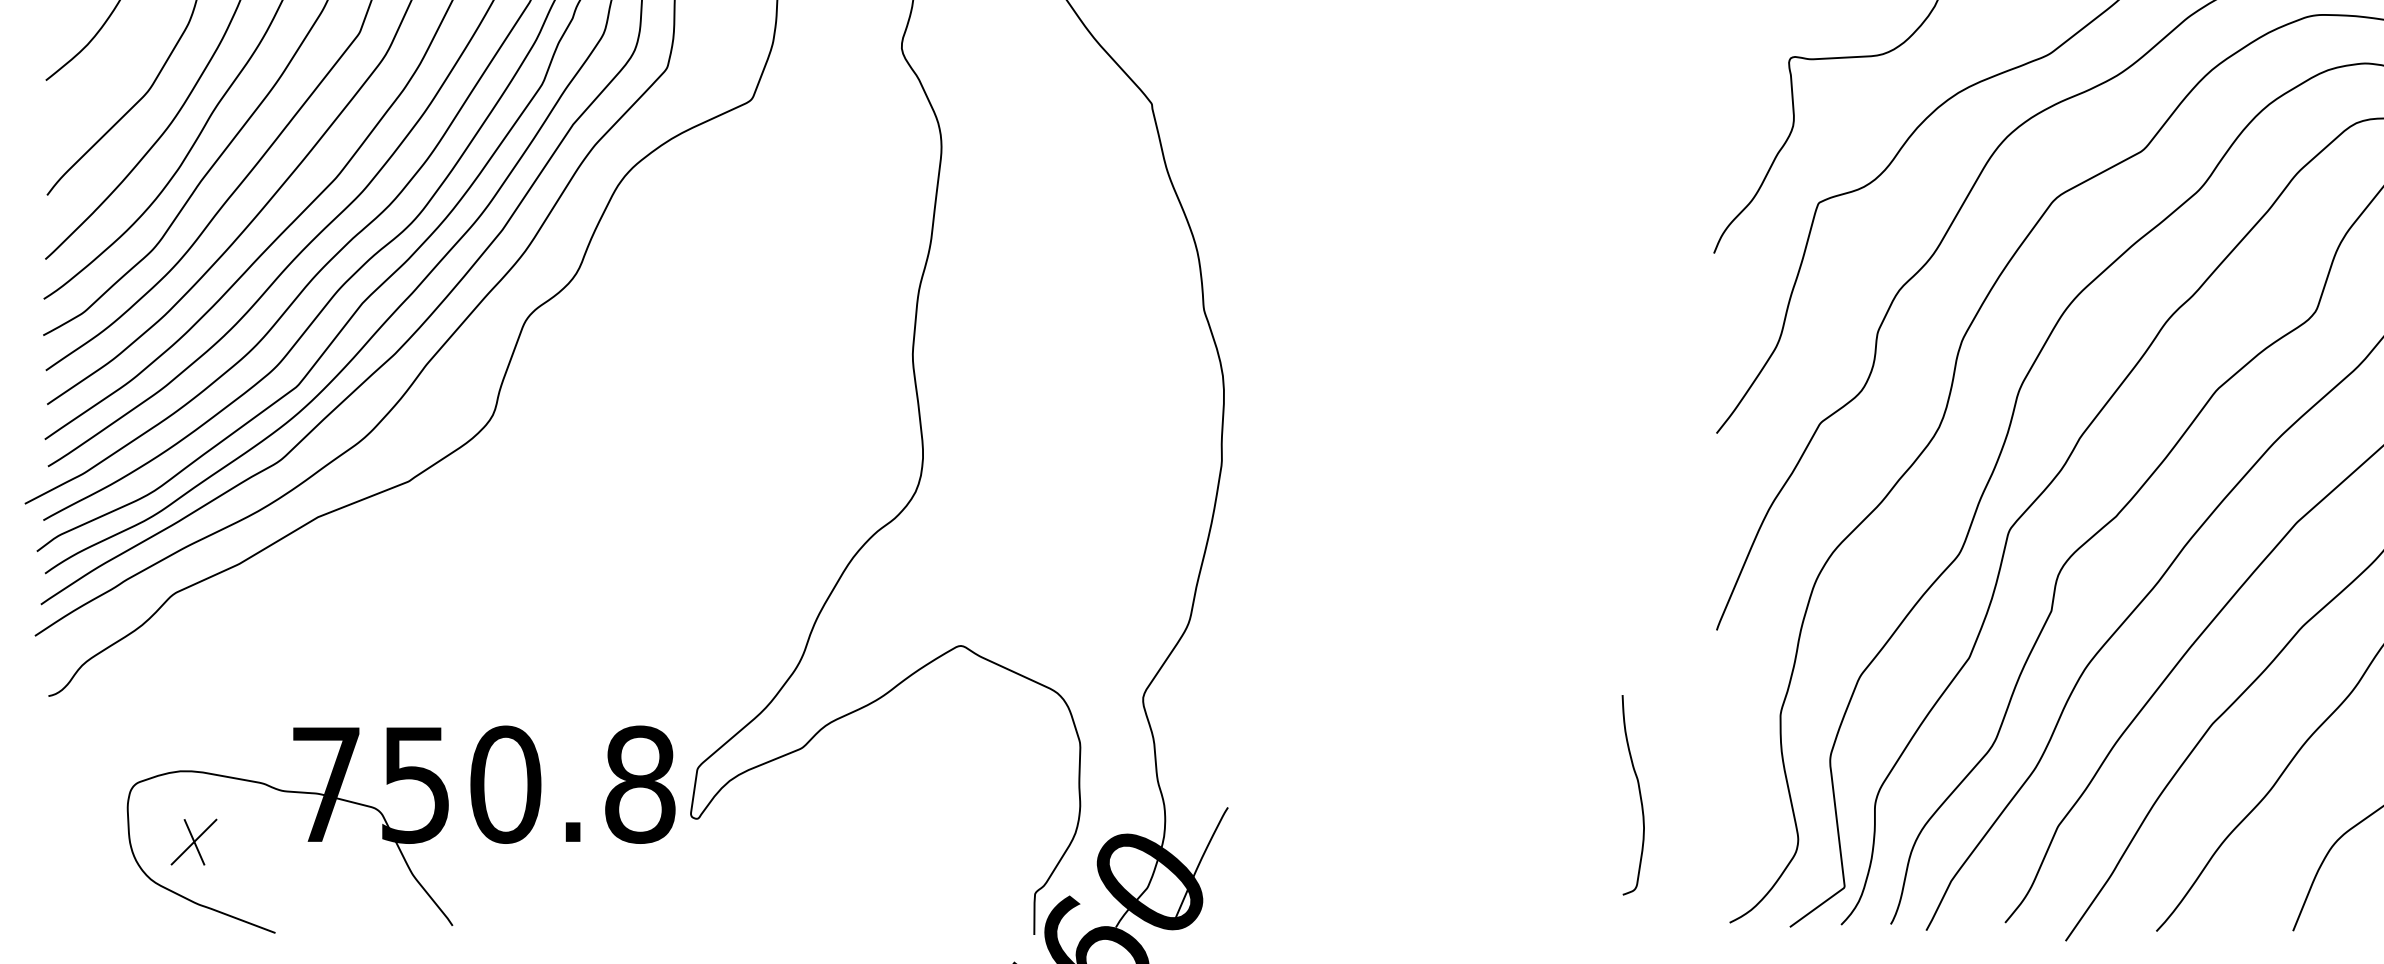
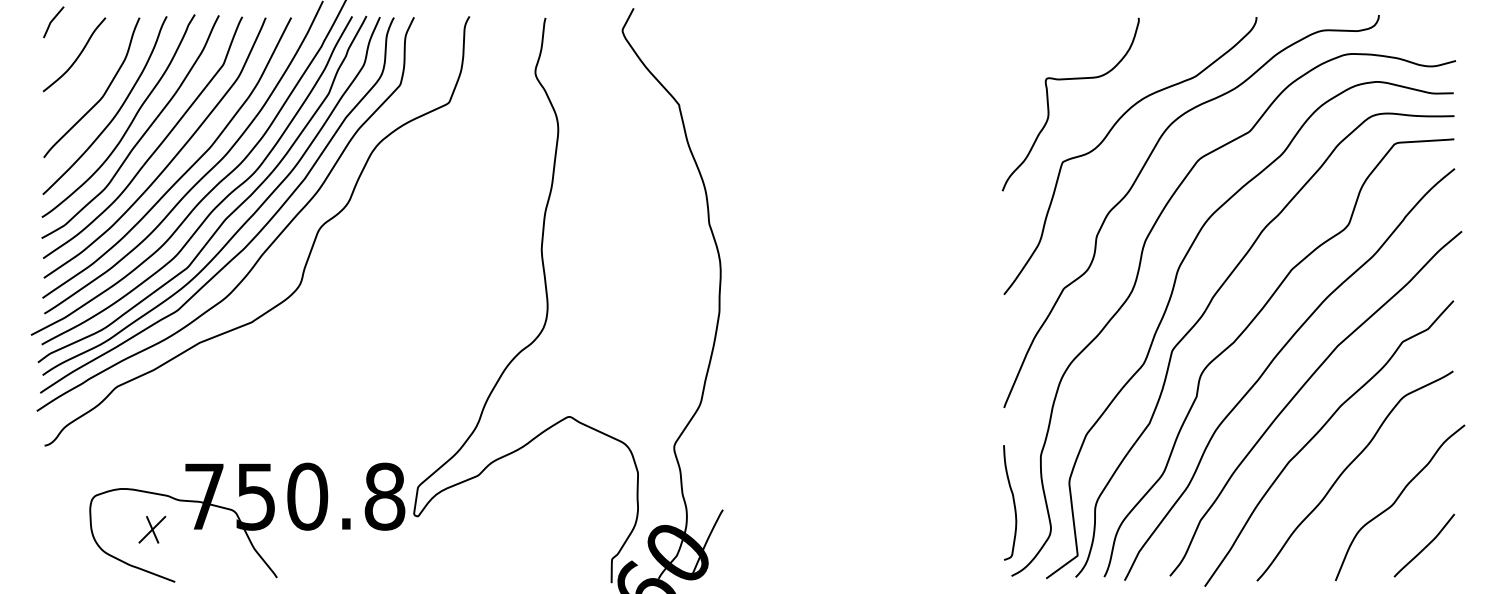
curve: (1639, 794) -> (1013, 502), moved
part: (194, 841) -> (152, 529), moved

